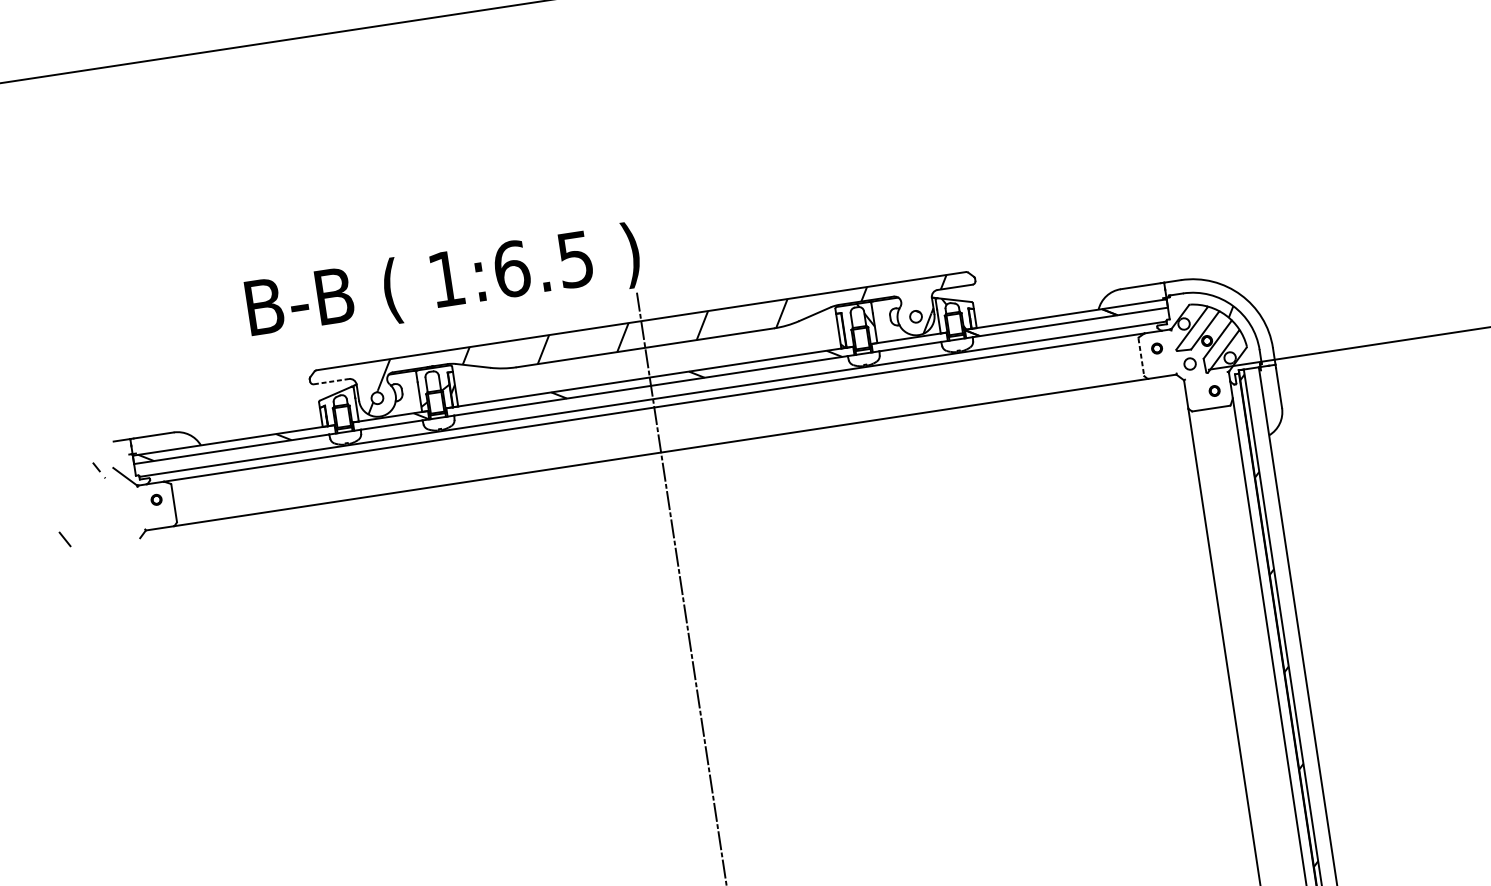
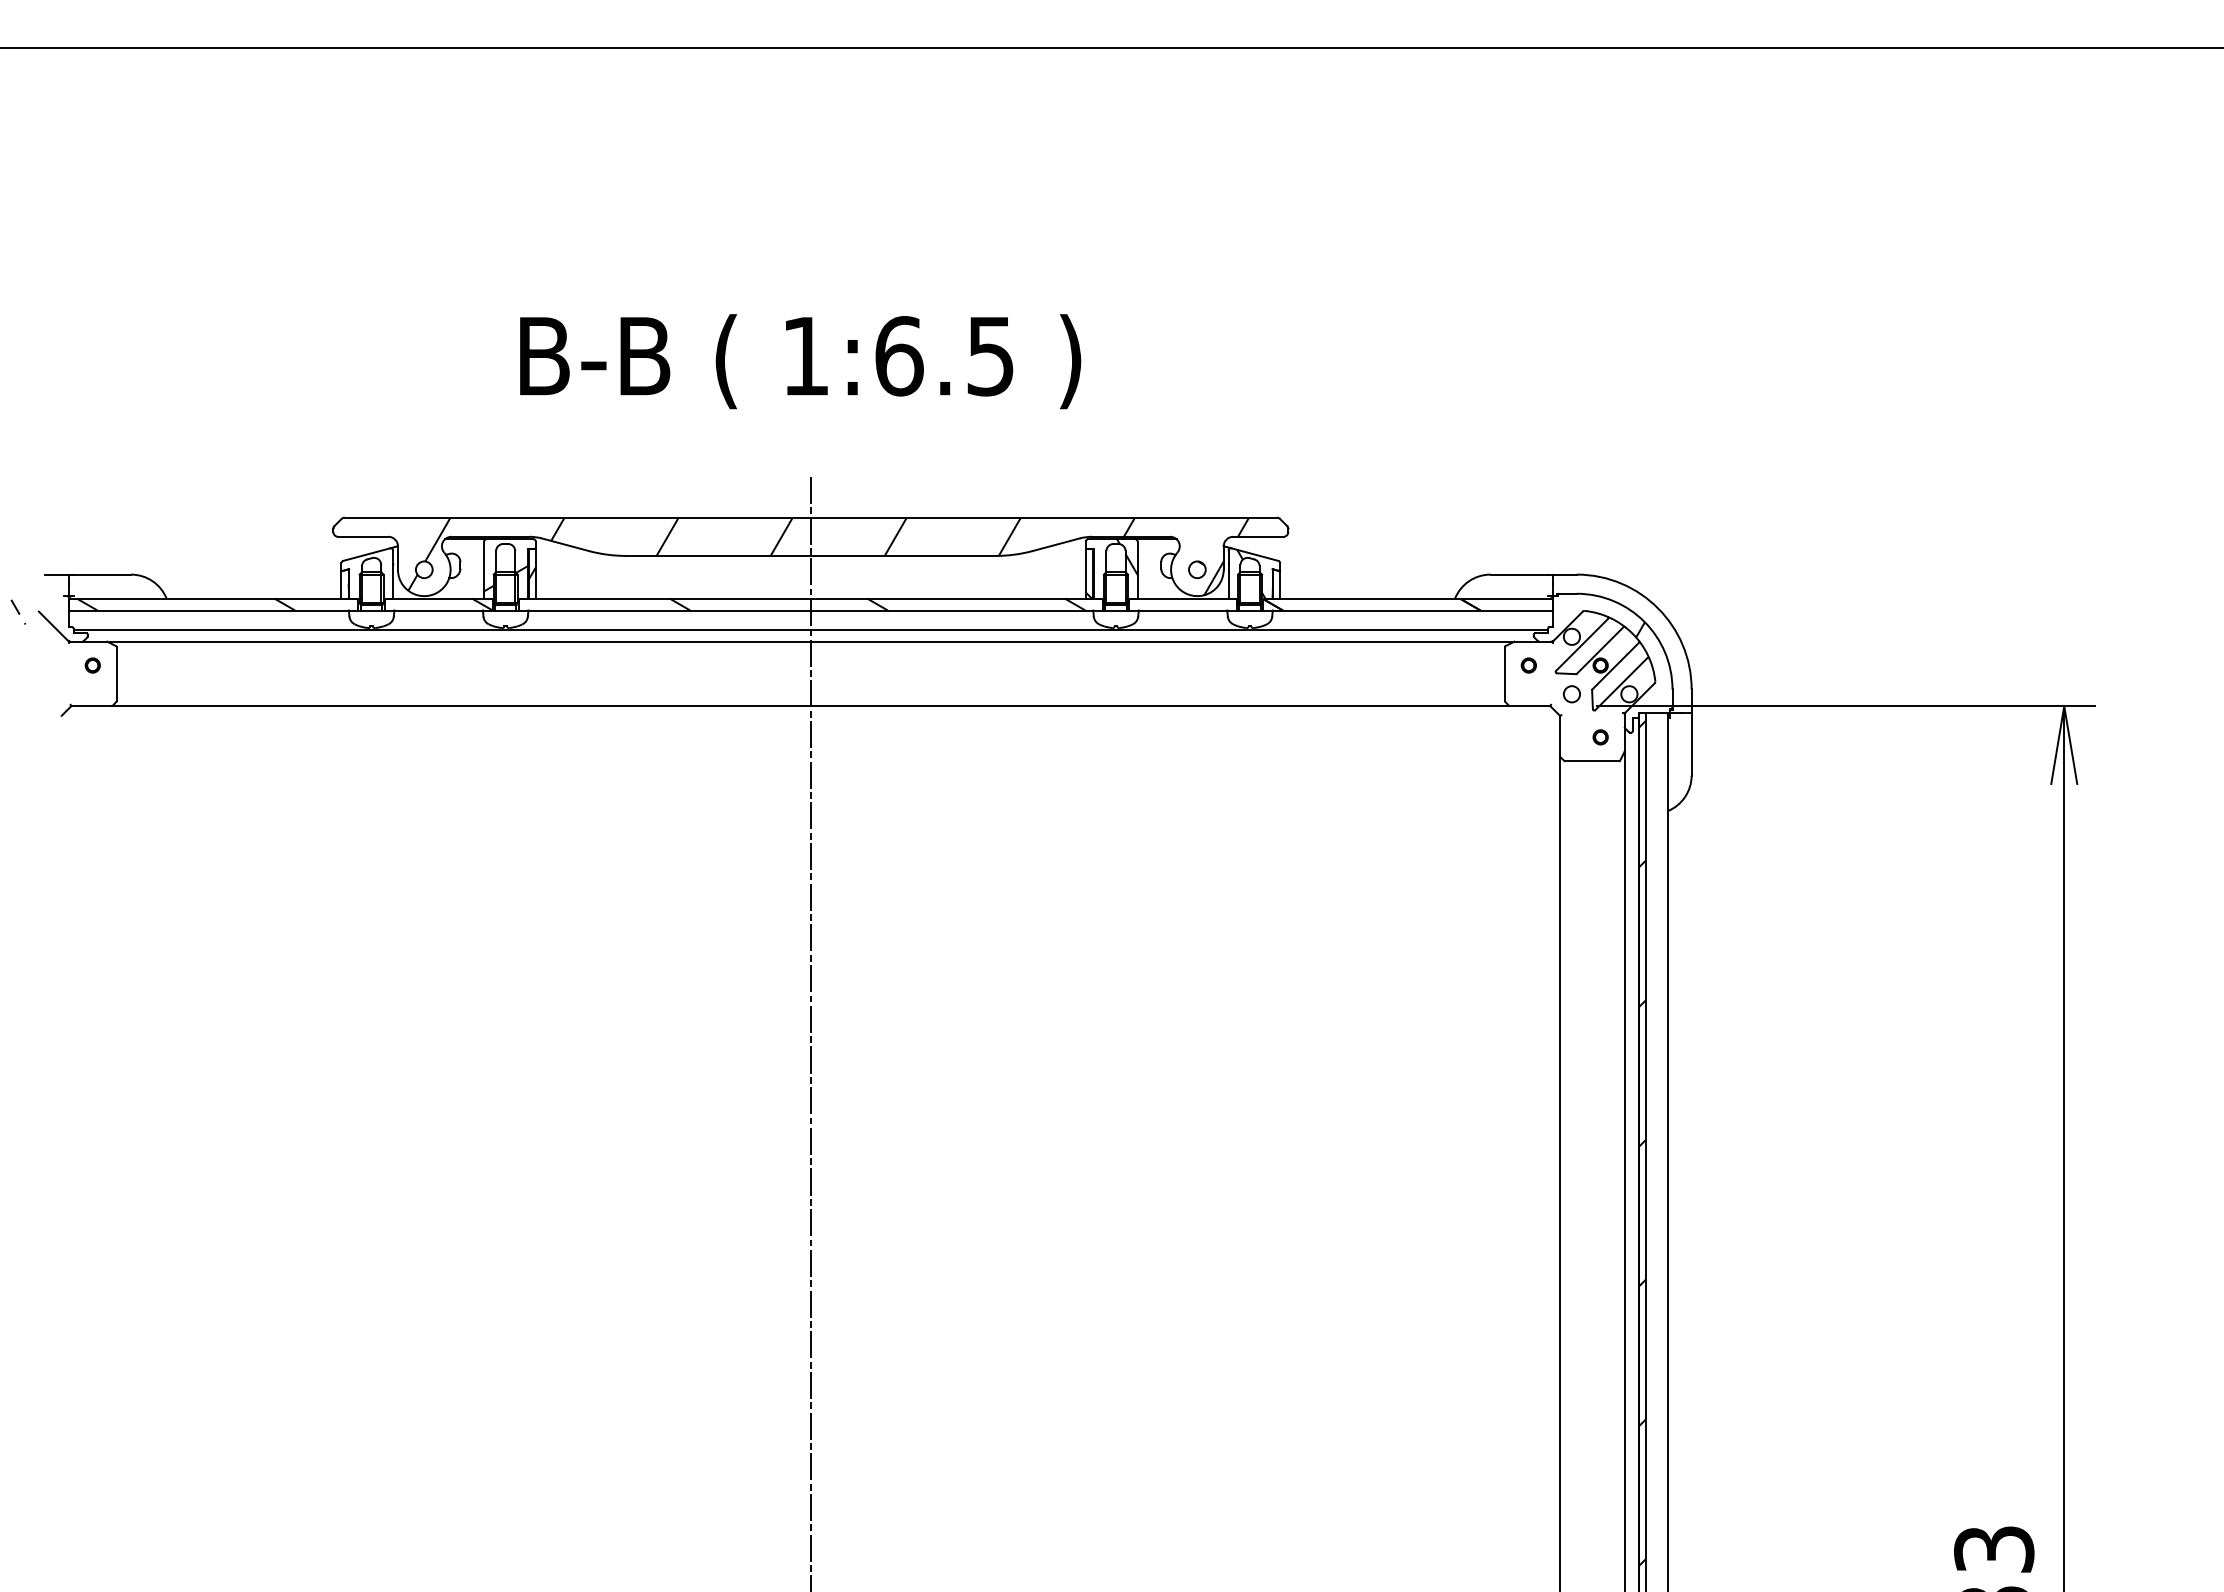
text: (443, 283) -> (800, 361), moved
line: (1141, 357) -> (1504, 674), dashed -> solid
line: (331, 381) -> (363, 536), dashed -> solid

